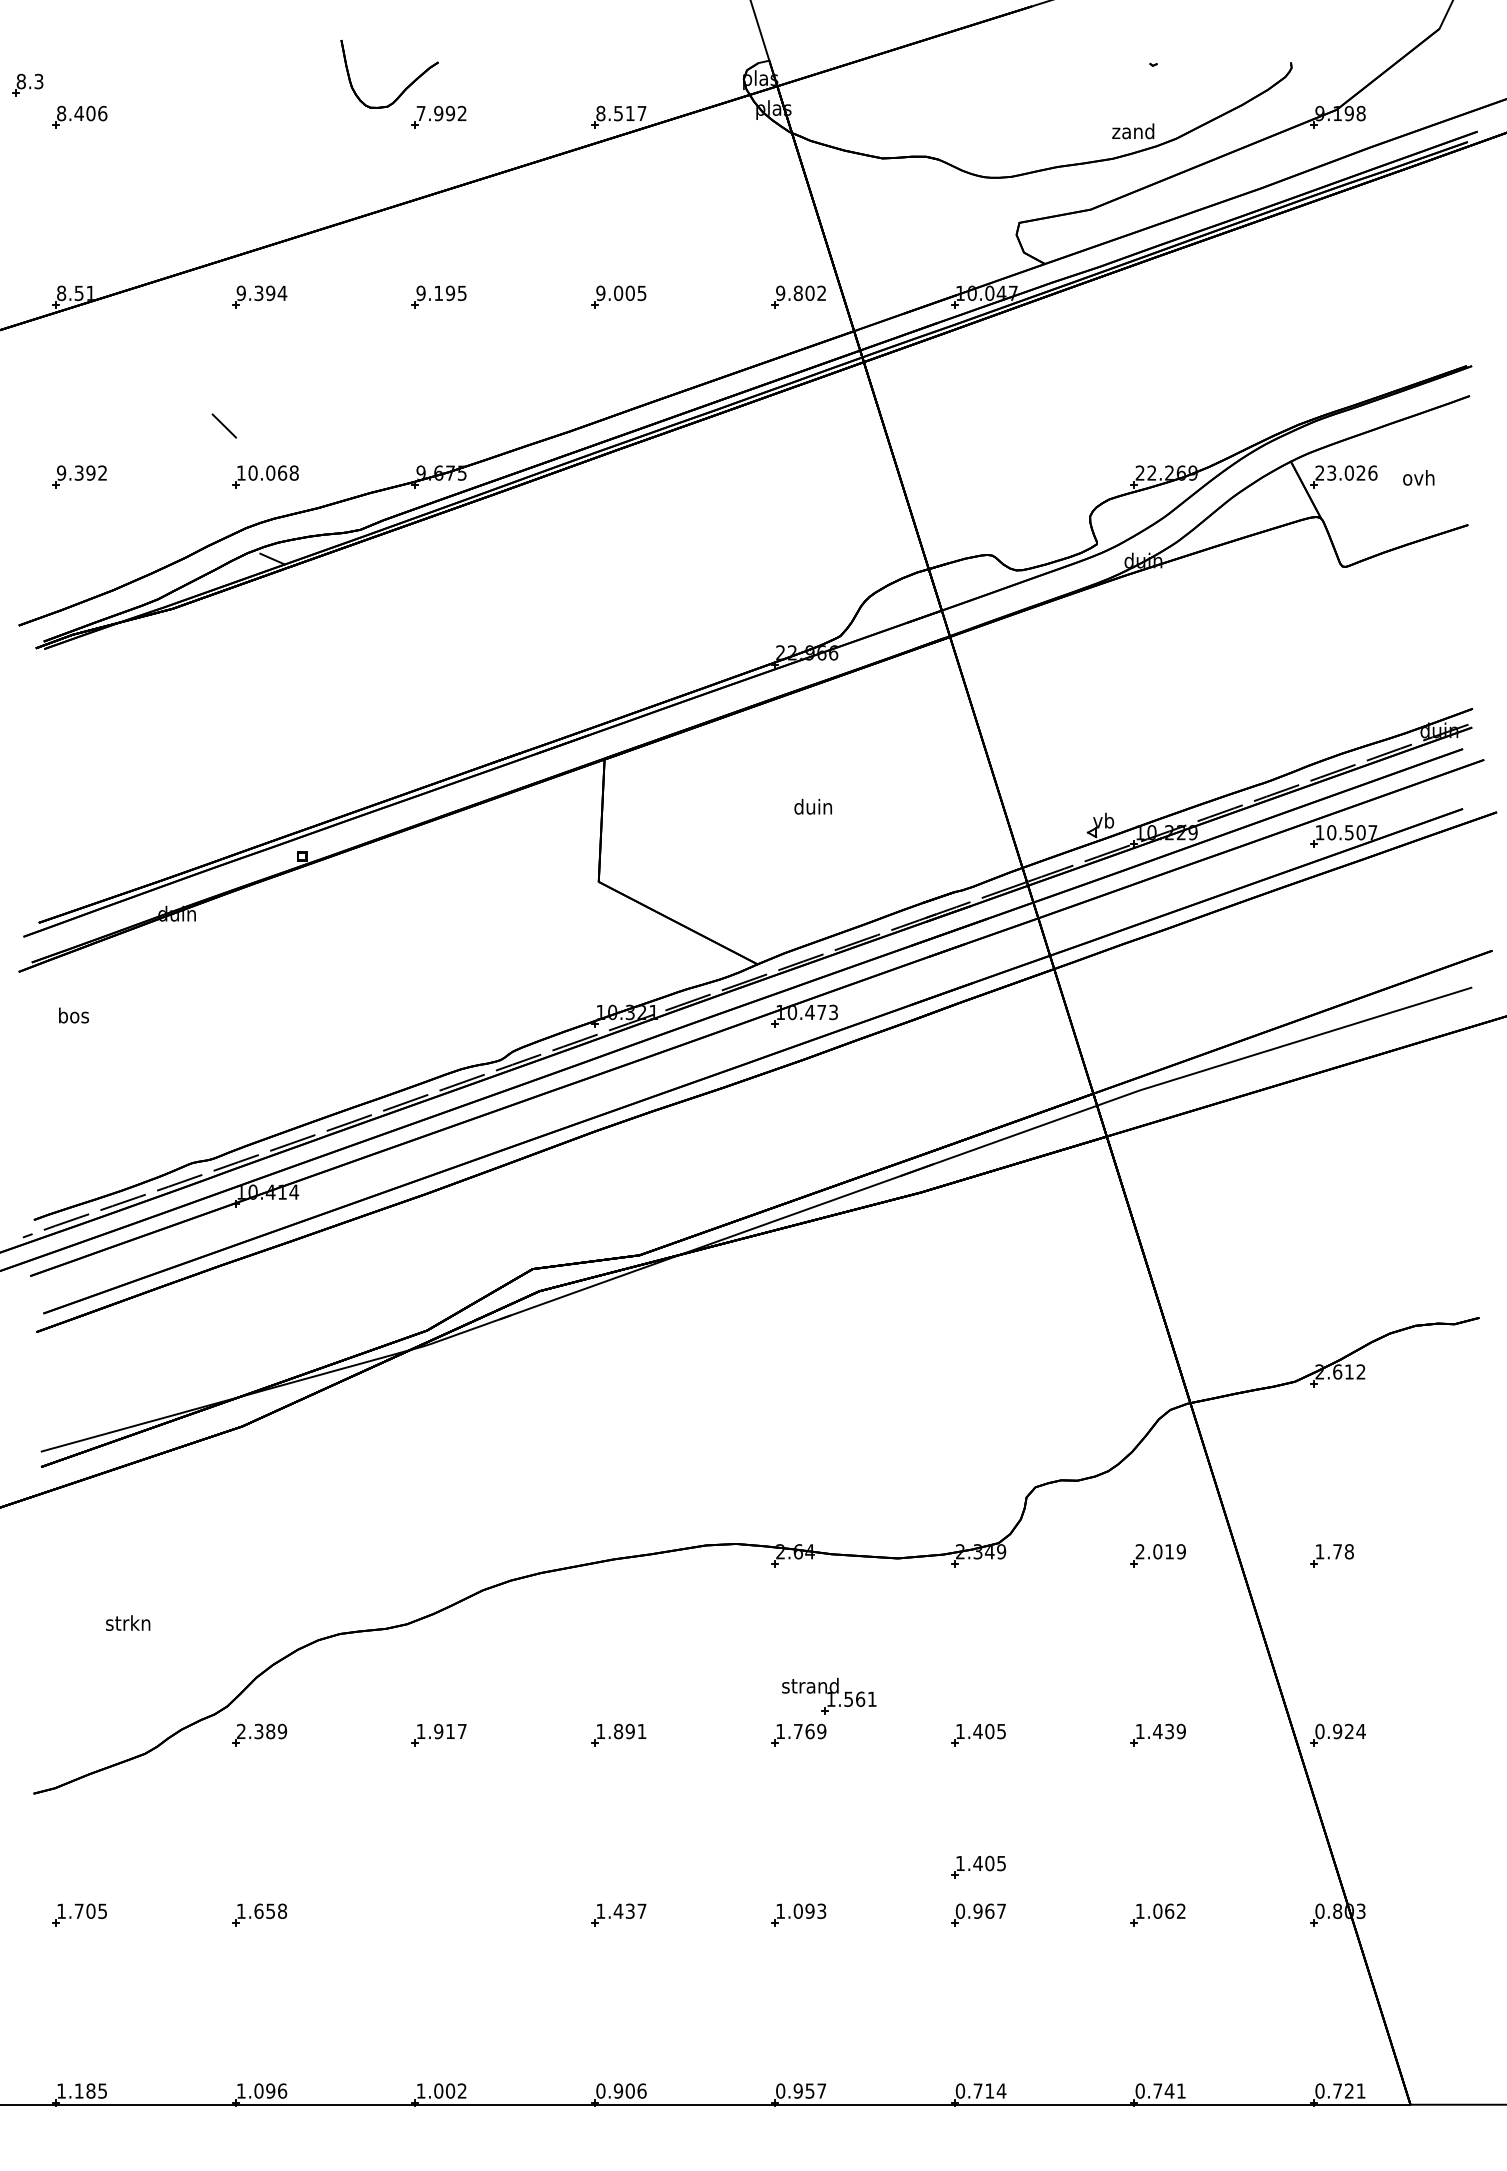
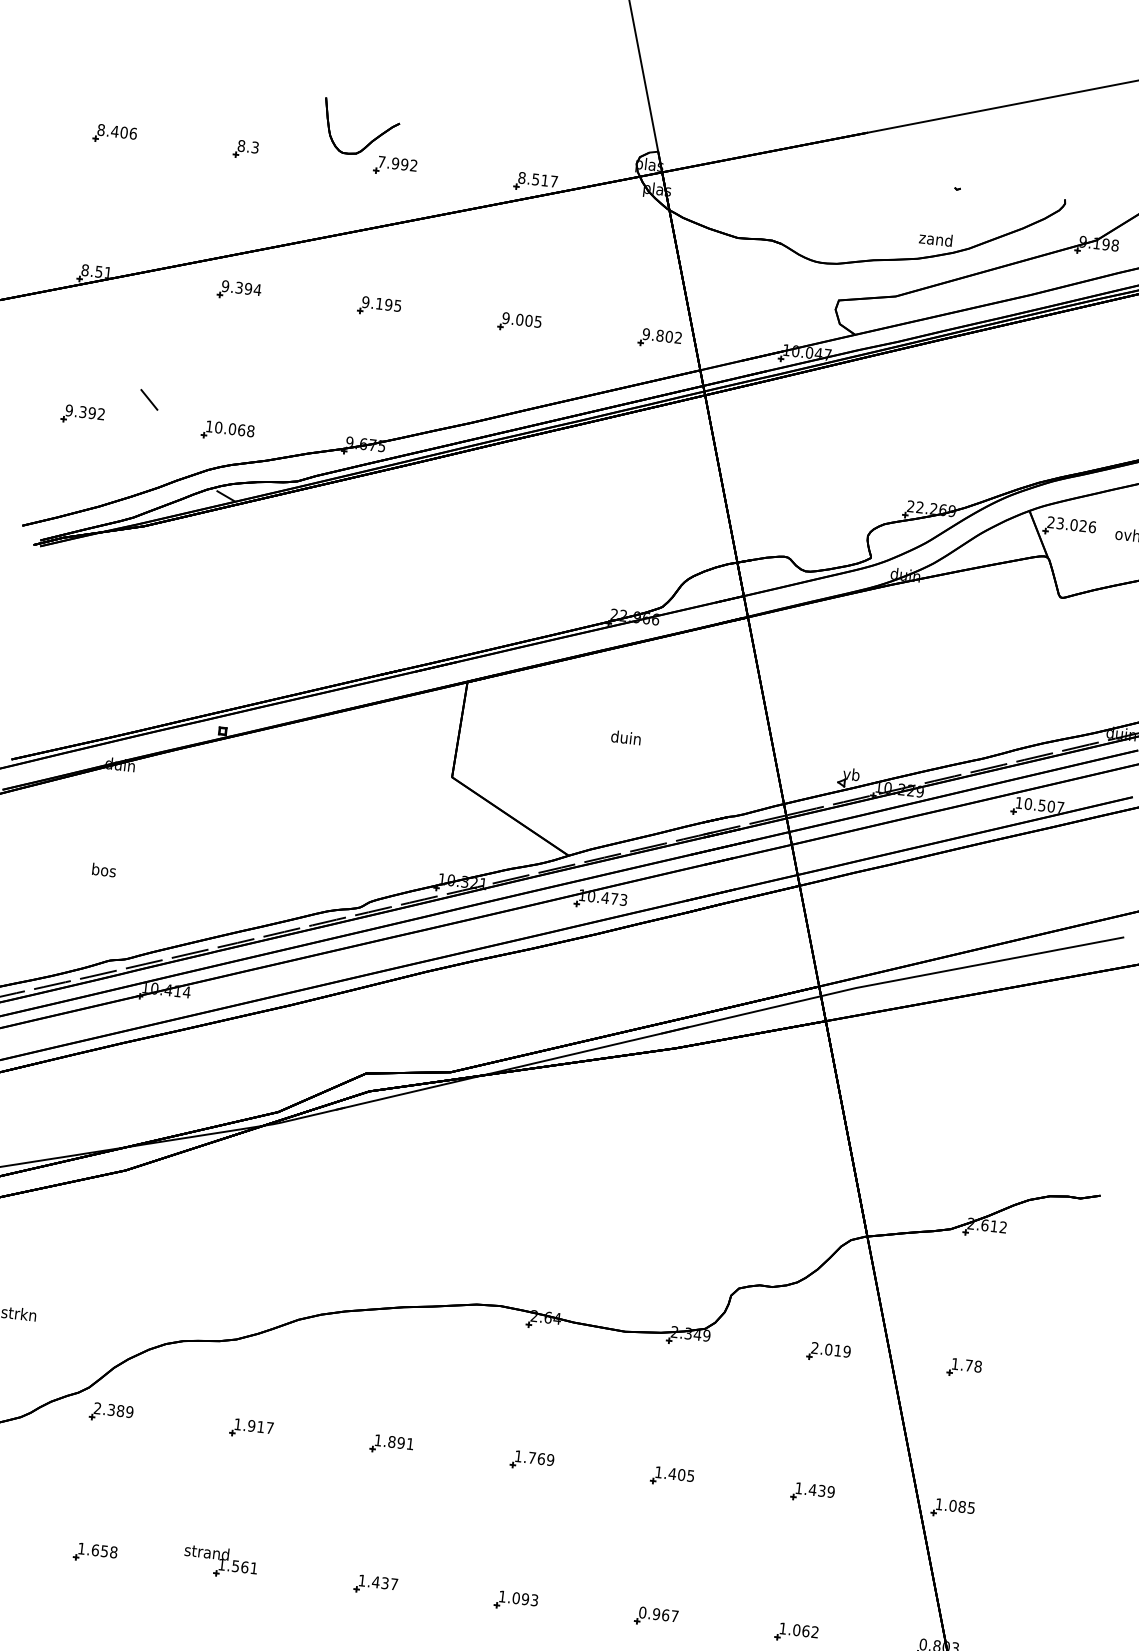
part: (27, 84) -> (246, 148), moved
line: (224, 425) -> (149, 399), moved
text: (73, 1015) -> (103, 870), moved
part: (829, 1695) -> (221, 1561), moved
text: (1340, 1731) -> (955, 1506), 0.924 -> 1.085
part: (978, 1866) -> (660, 1579), removed

